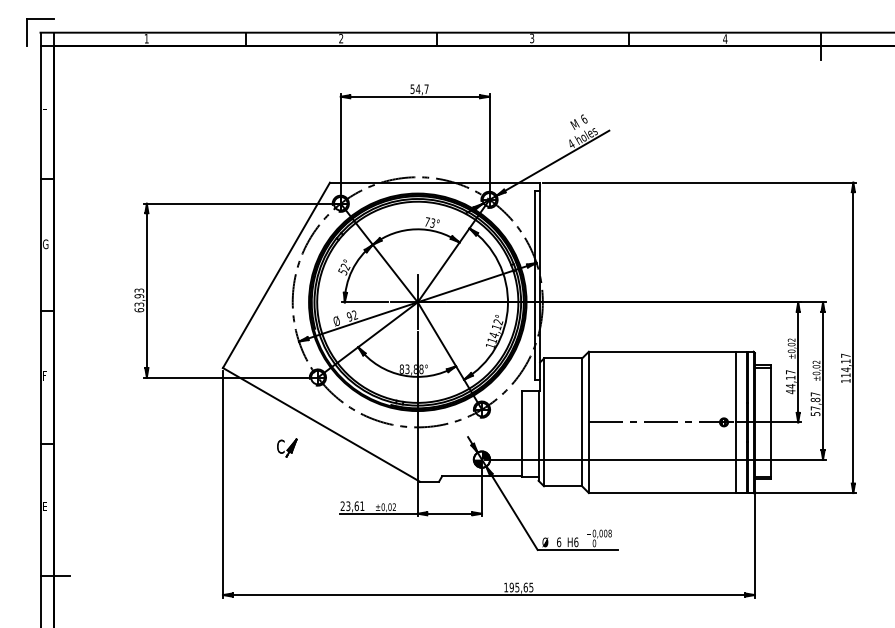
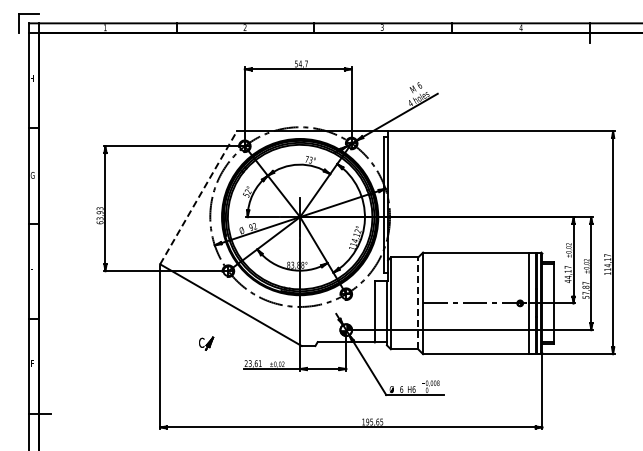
line: (276, 275) -> (198, 197), solid -> dashed
line: (582, 422) -> (418, 303), solid -> dashed
part: (287, 447) -> (206, 343), moved

